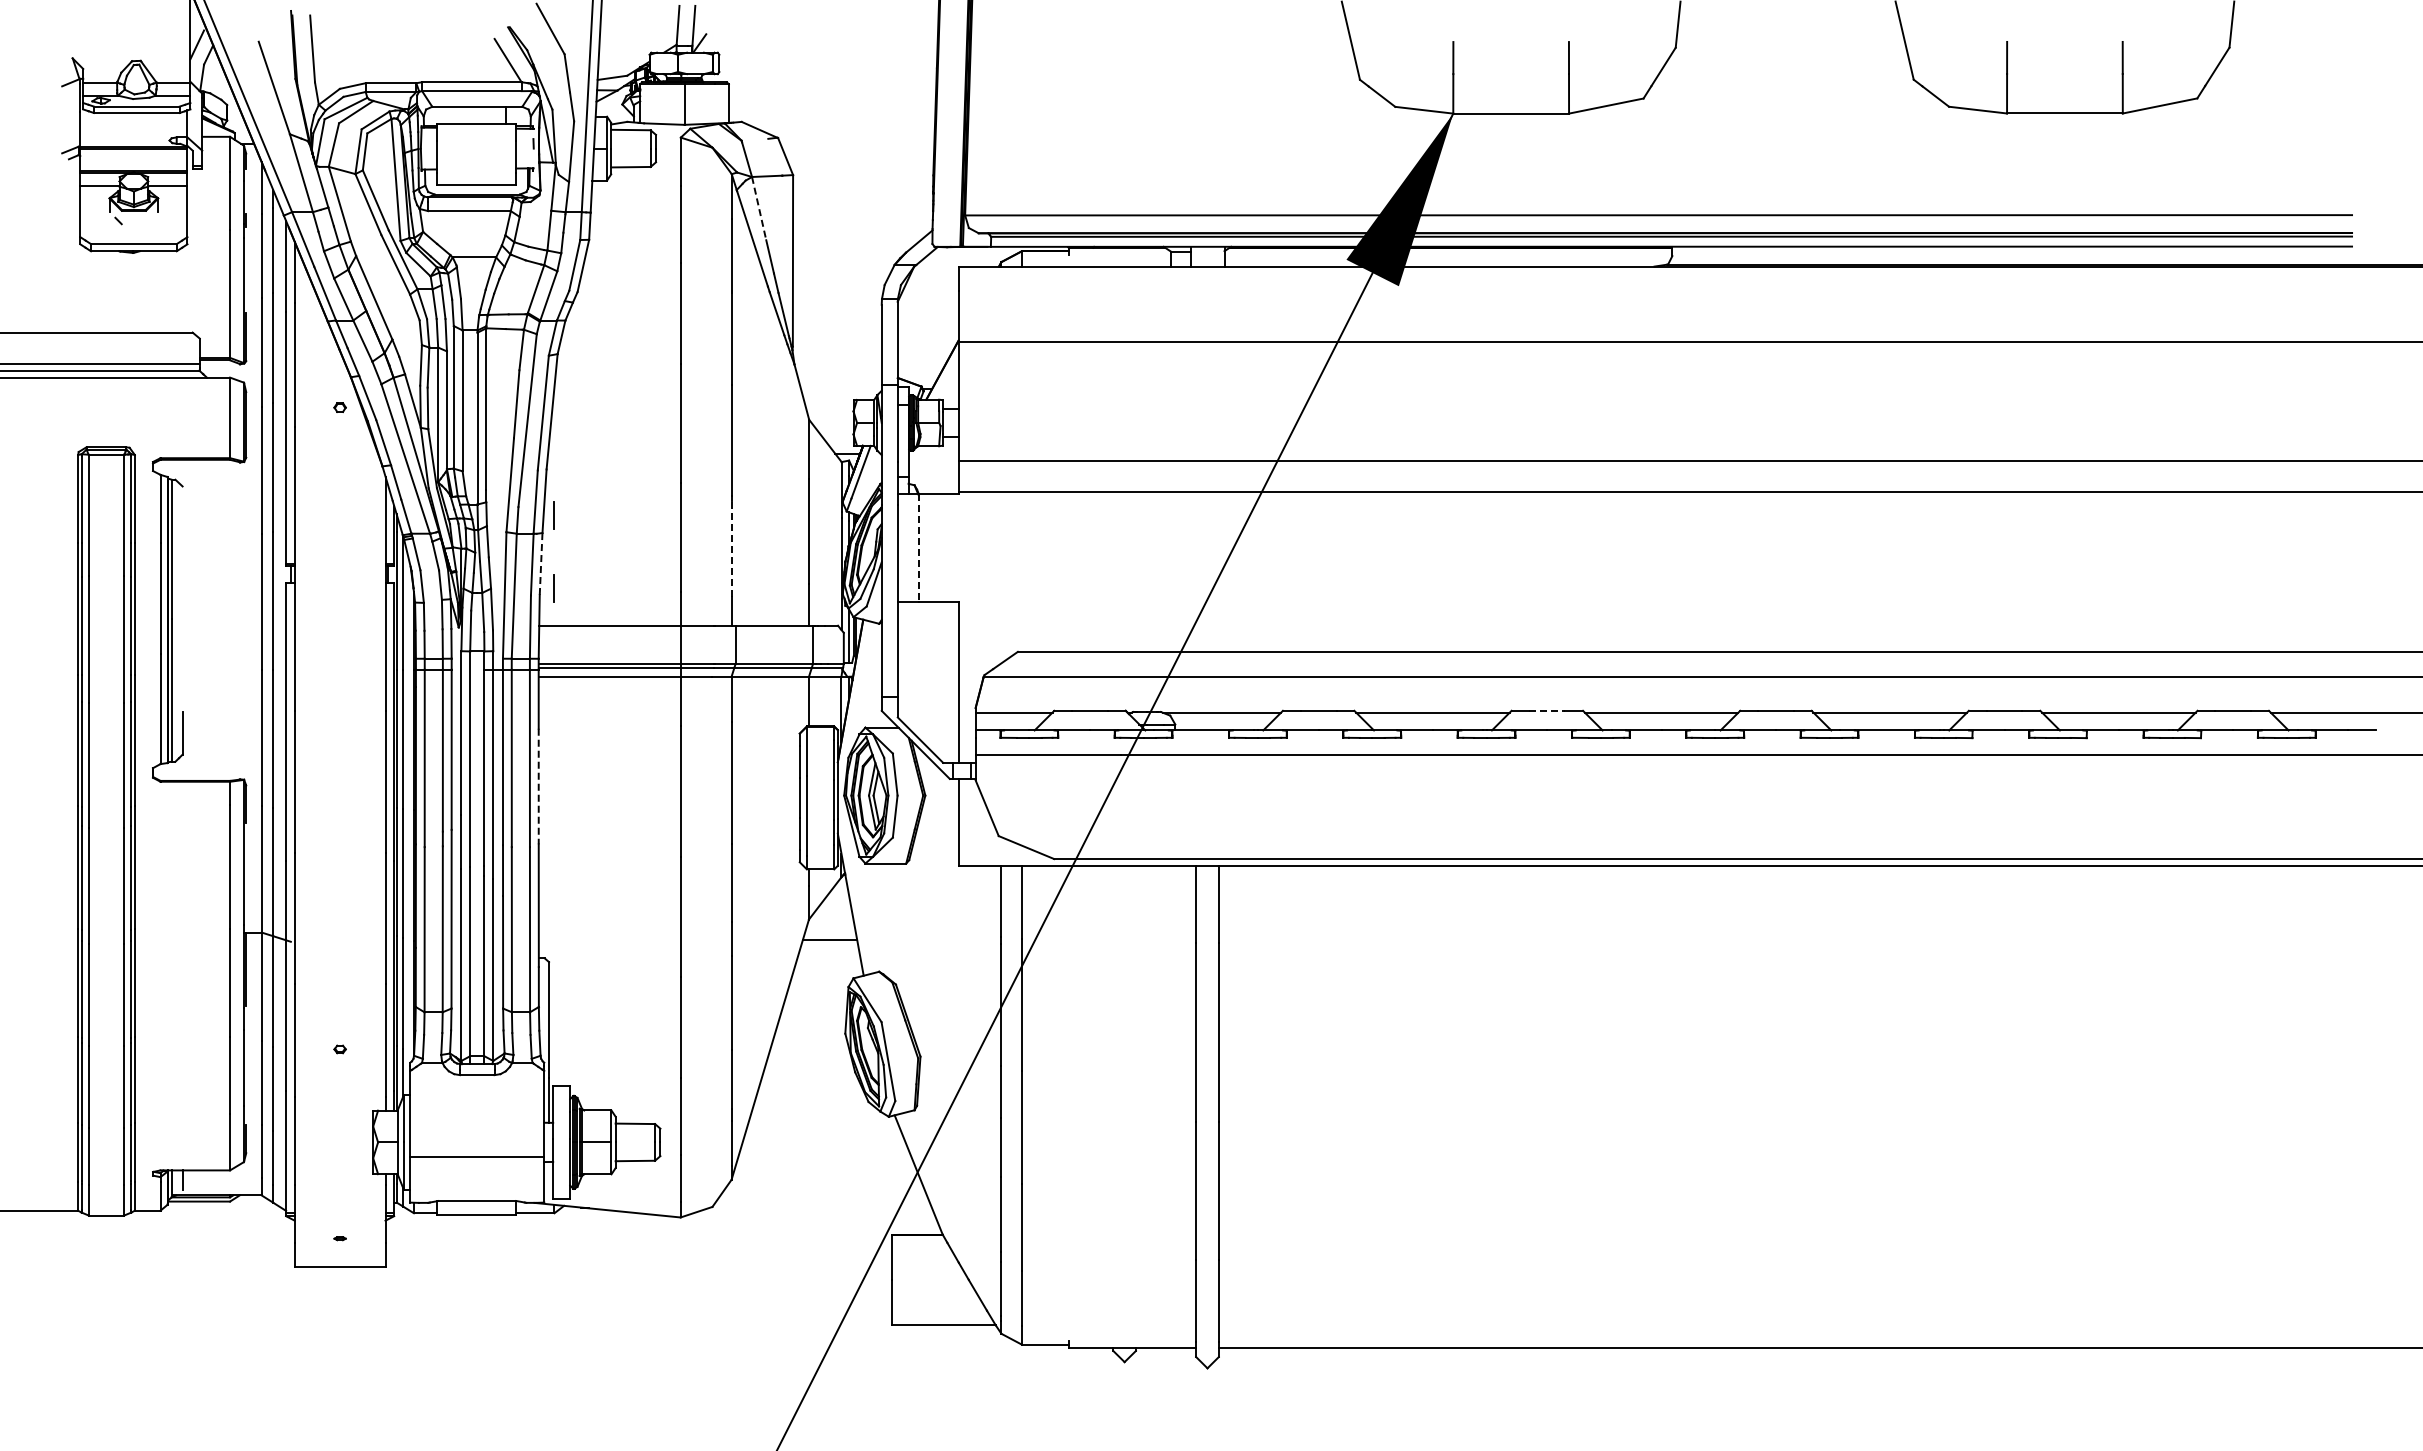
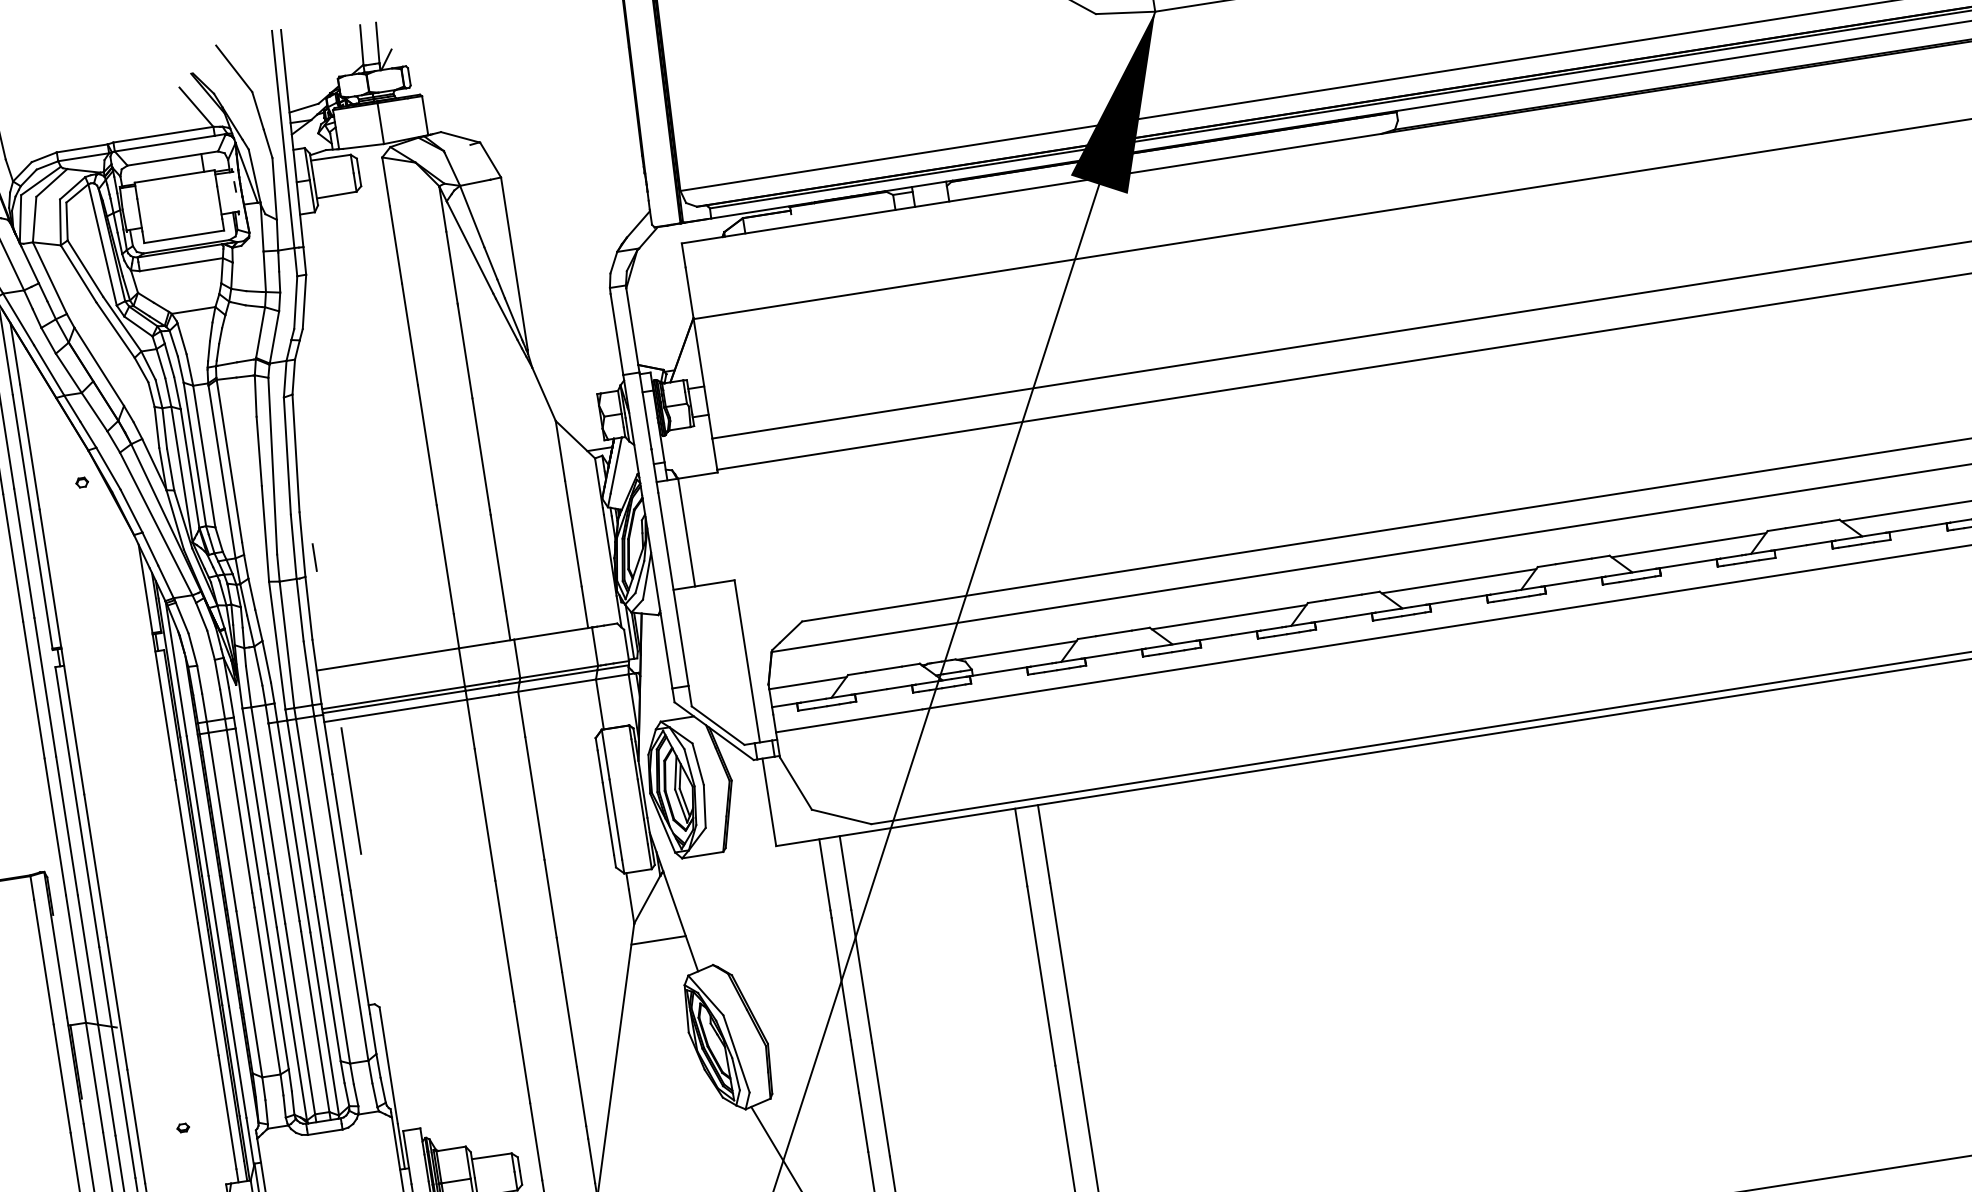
line: (759, 209) -> (472, 217), dashed -> solid
line: (919, 547) -> (686, 532), dashed -> solid
line: (731, 549) -> (498, 563), dashed -> solid
line: (541, 564) -> (309, 608), dashed -> solid
line: (553, 588) -> (325, 630), removed
line: (1547, 710) -> (1343, 597), dashed -> solid
line: (554, 747) -> (351, 790), added
line: (538, 786) -> (341, 832), dashed -> solid

